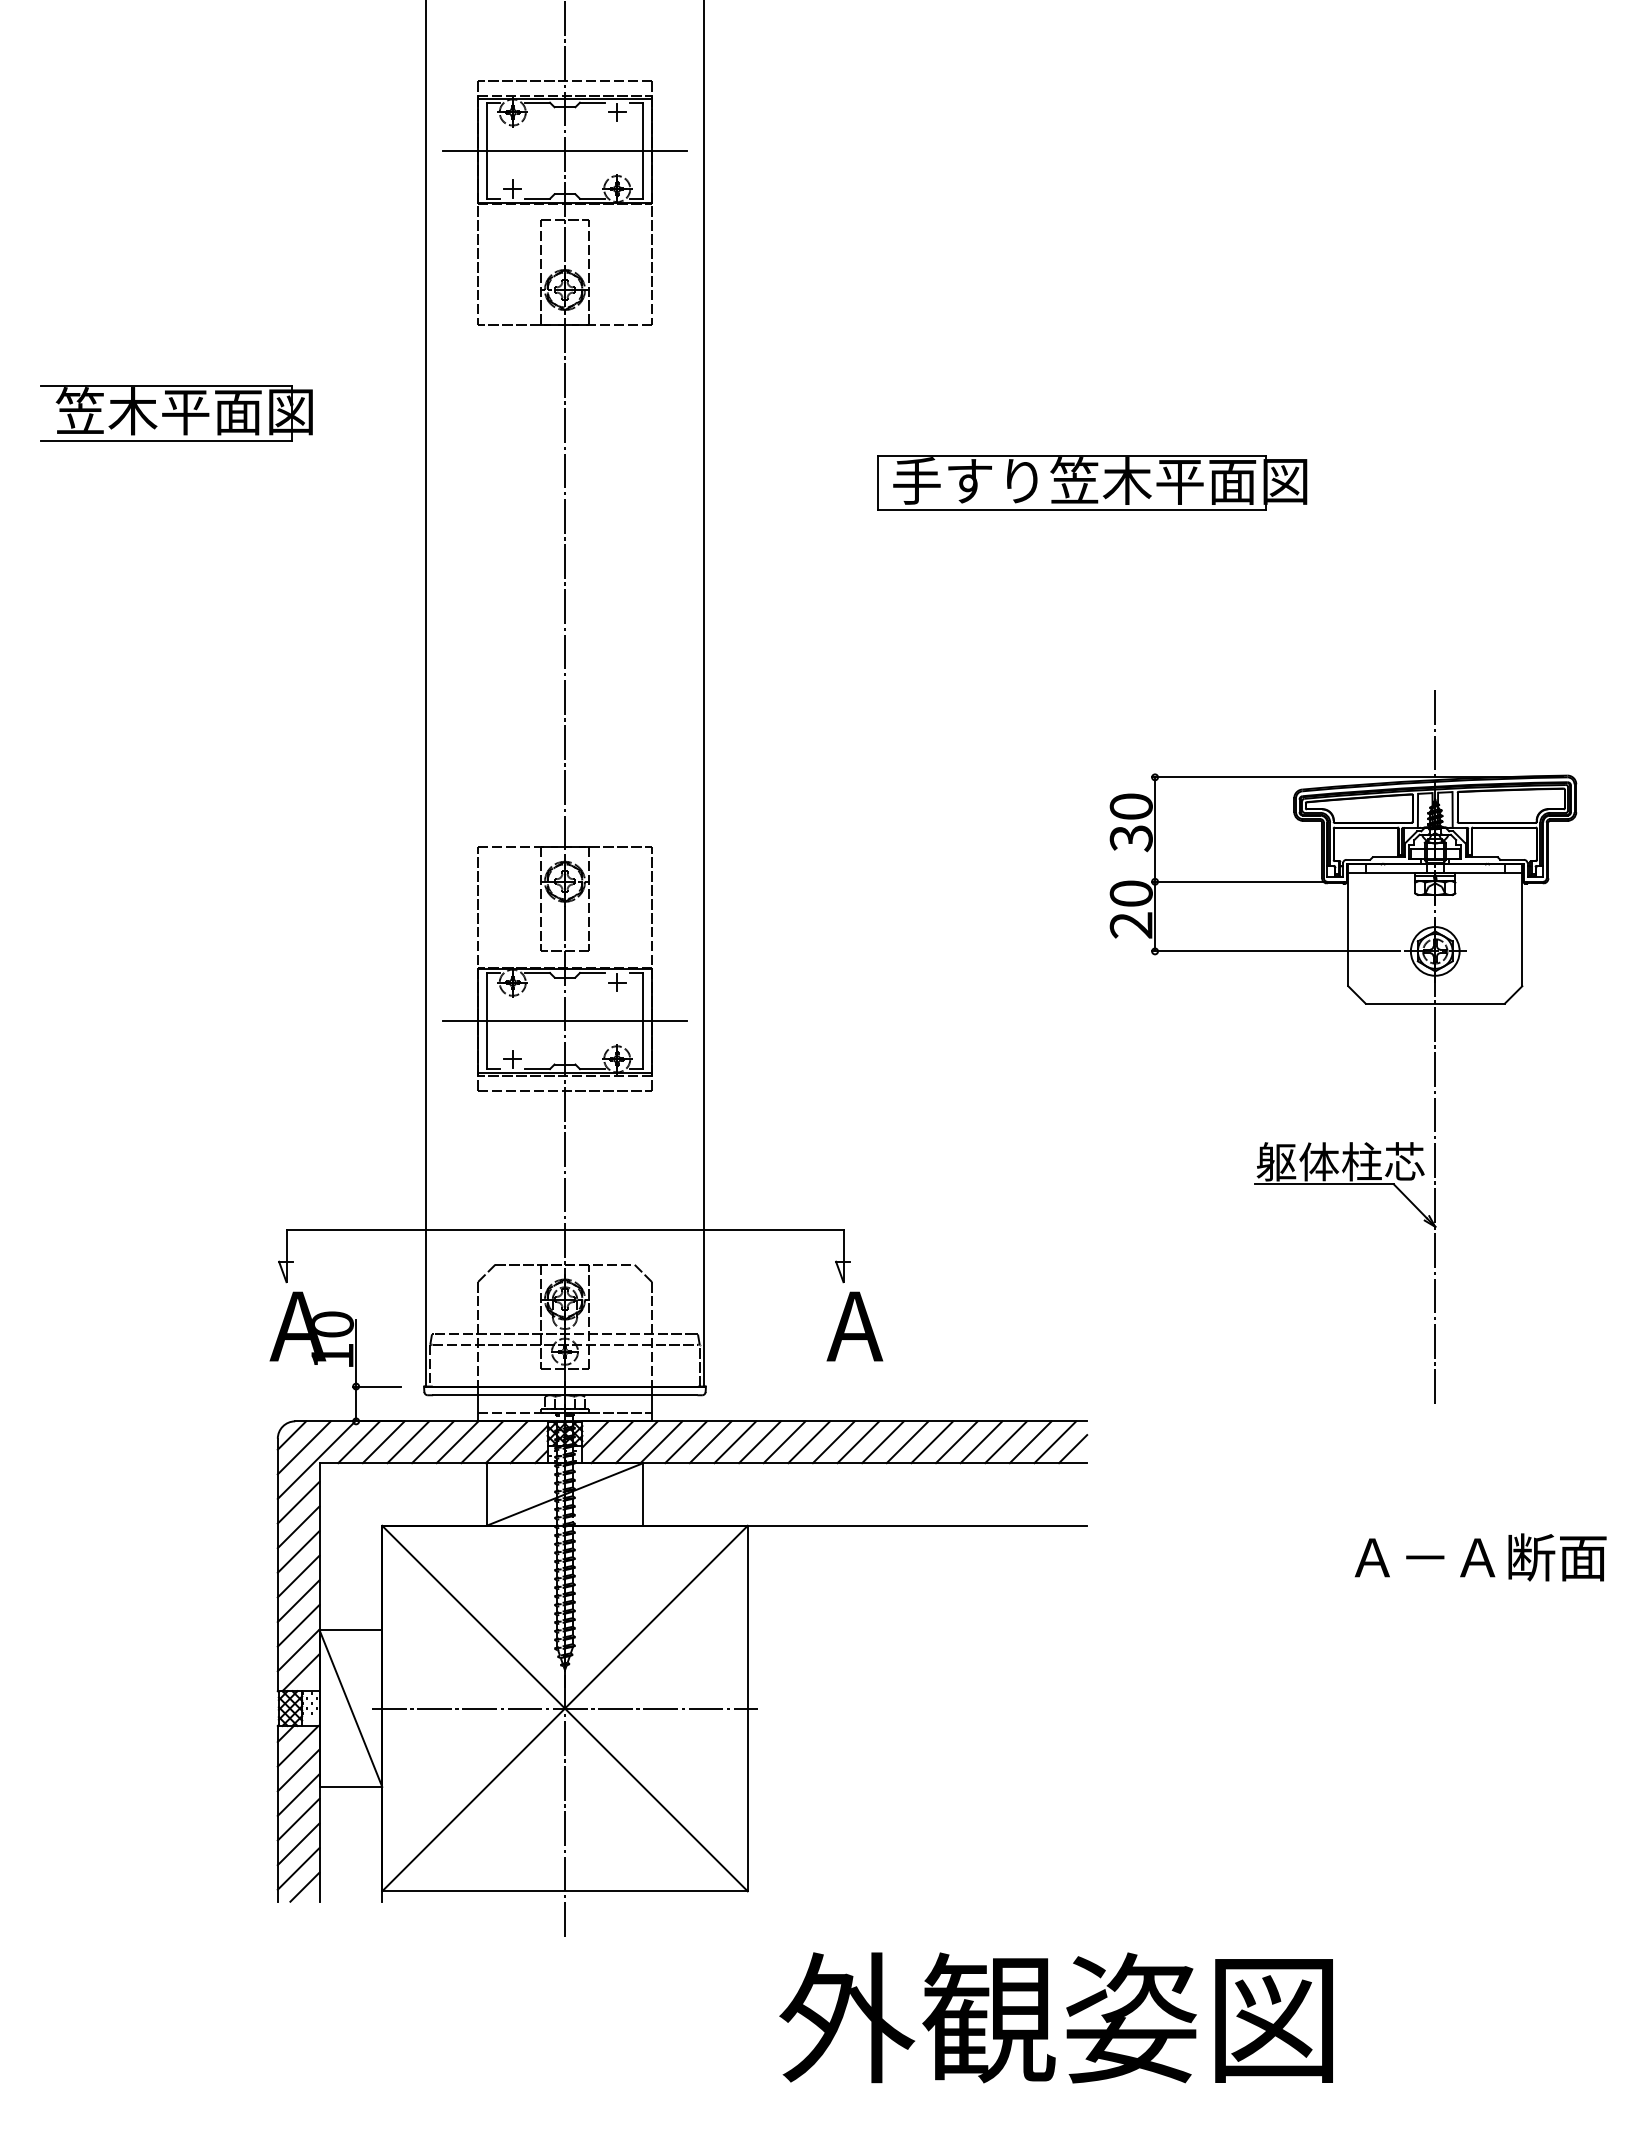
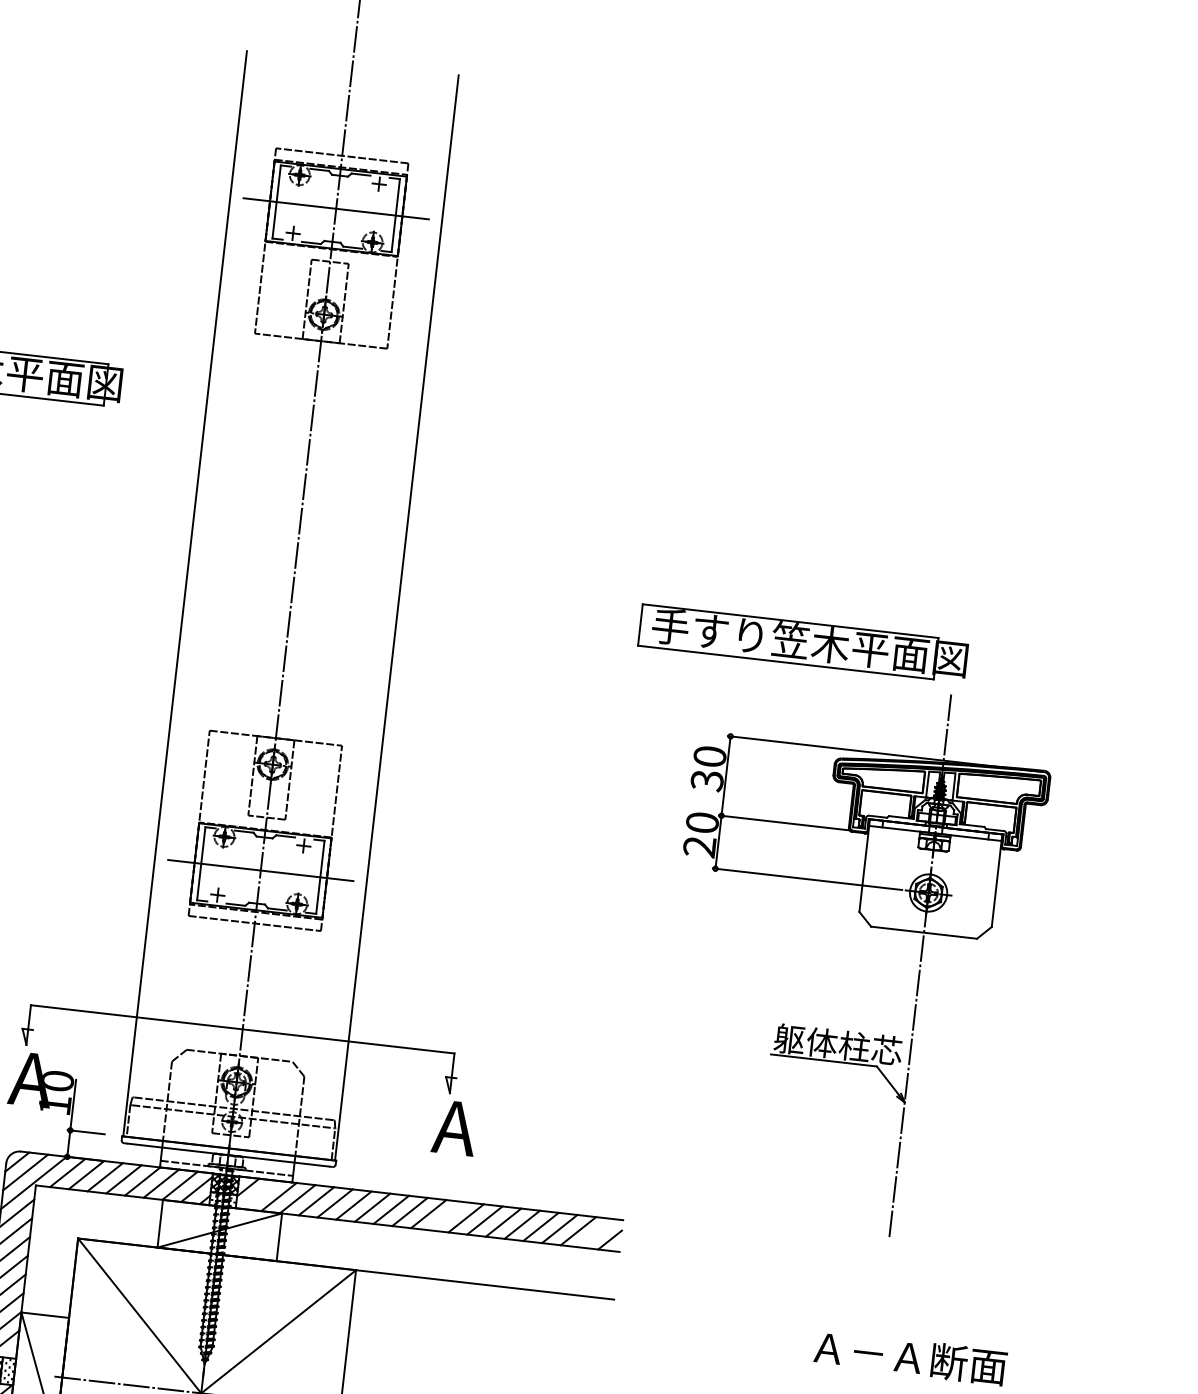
part: (1092, 482) -> (803, 643), moved
line: (612, 1442) -> (260, 1195), removed
line: (858, 1442) -> (447, 1216), removed
line: (1055, 1442) -> (597, 1233), removed

